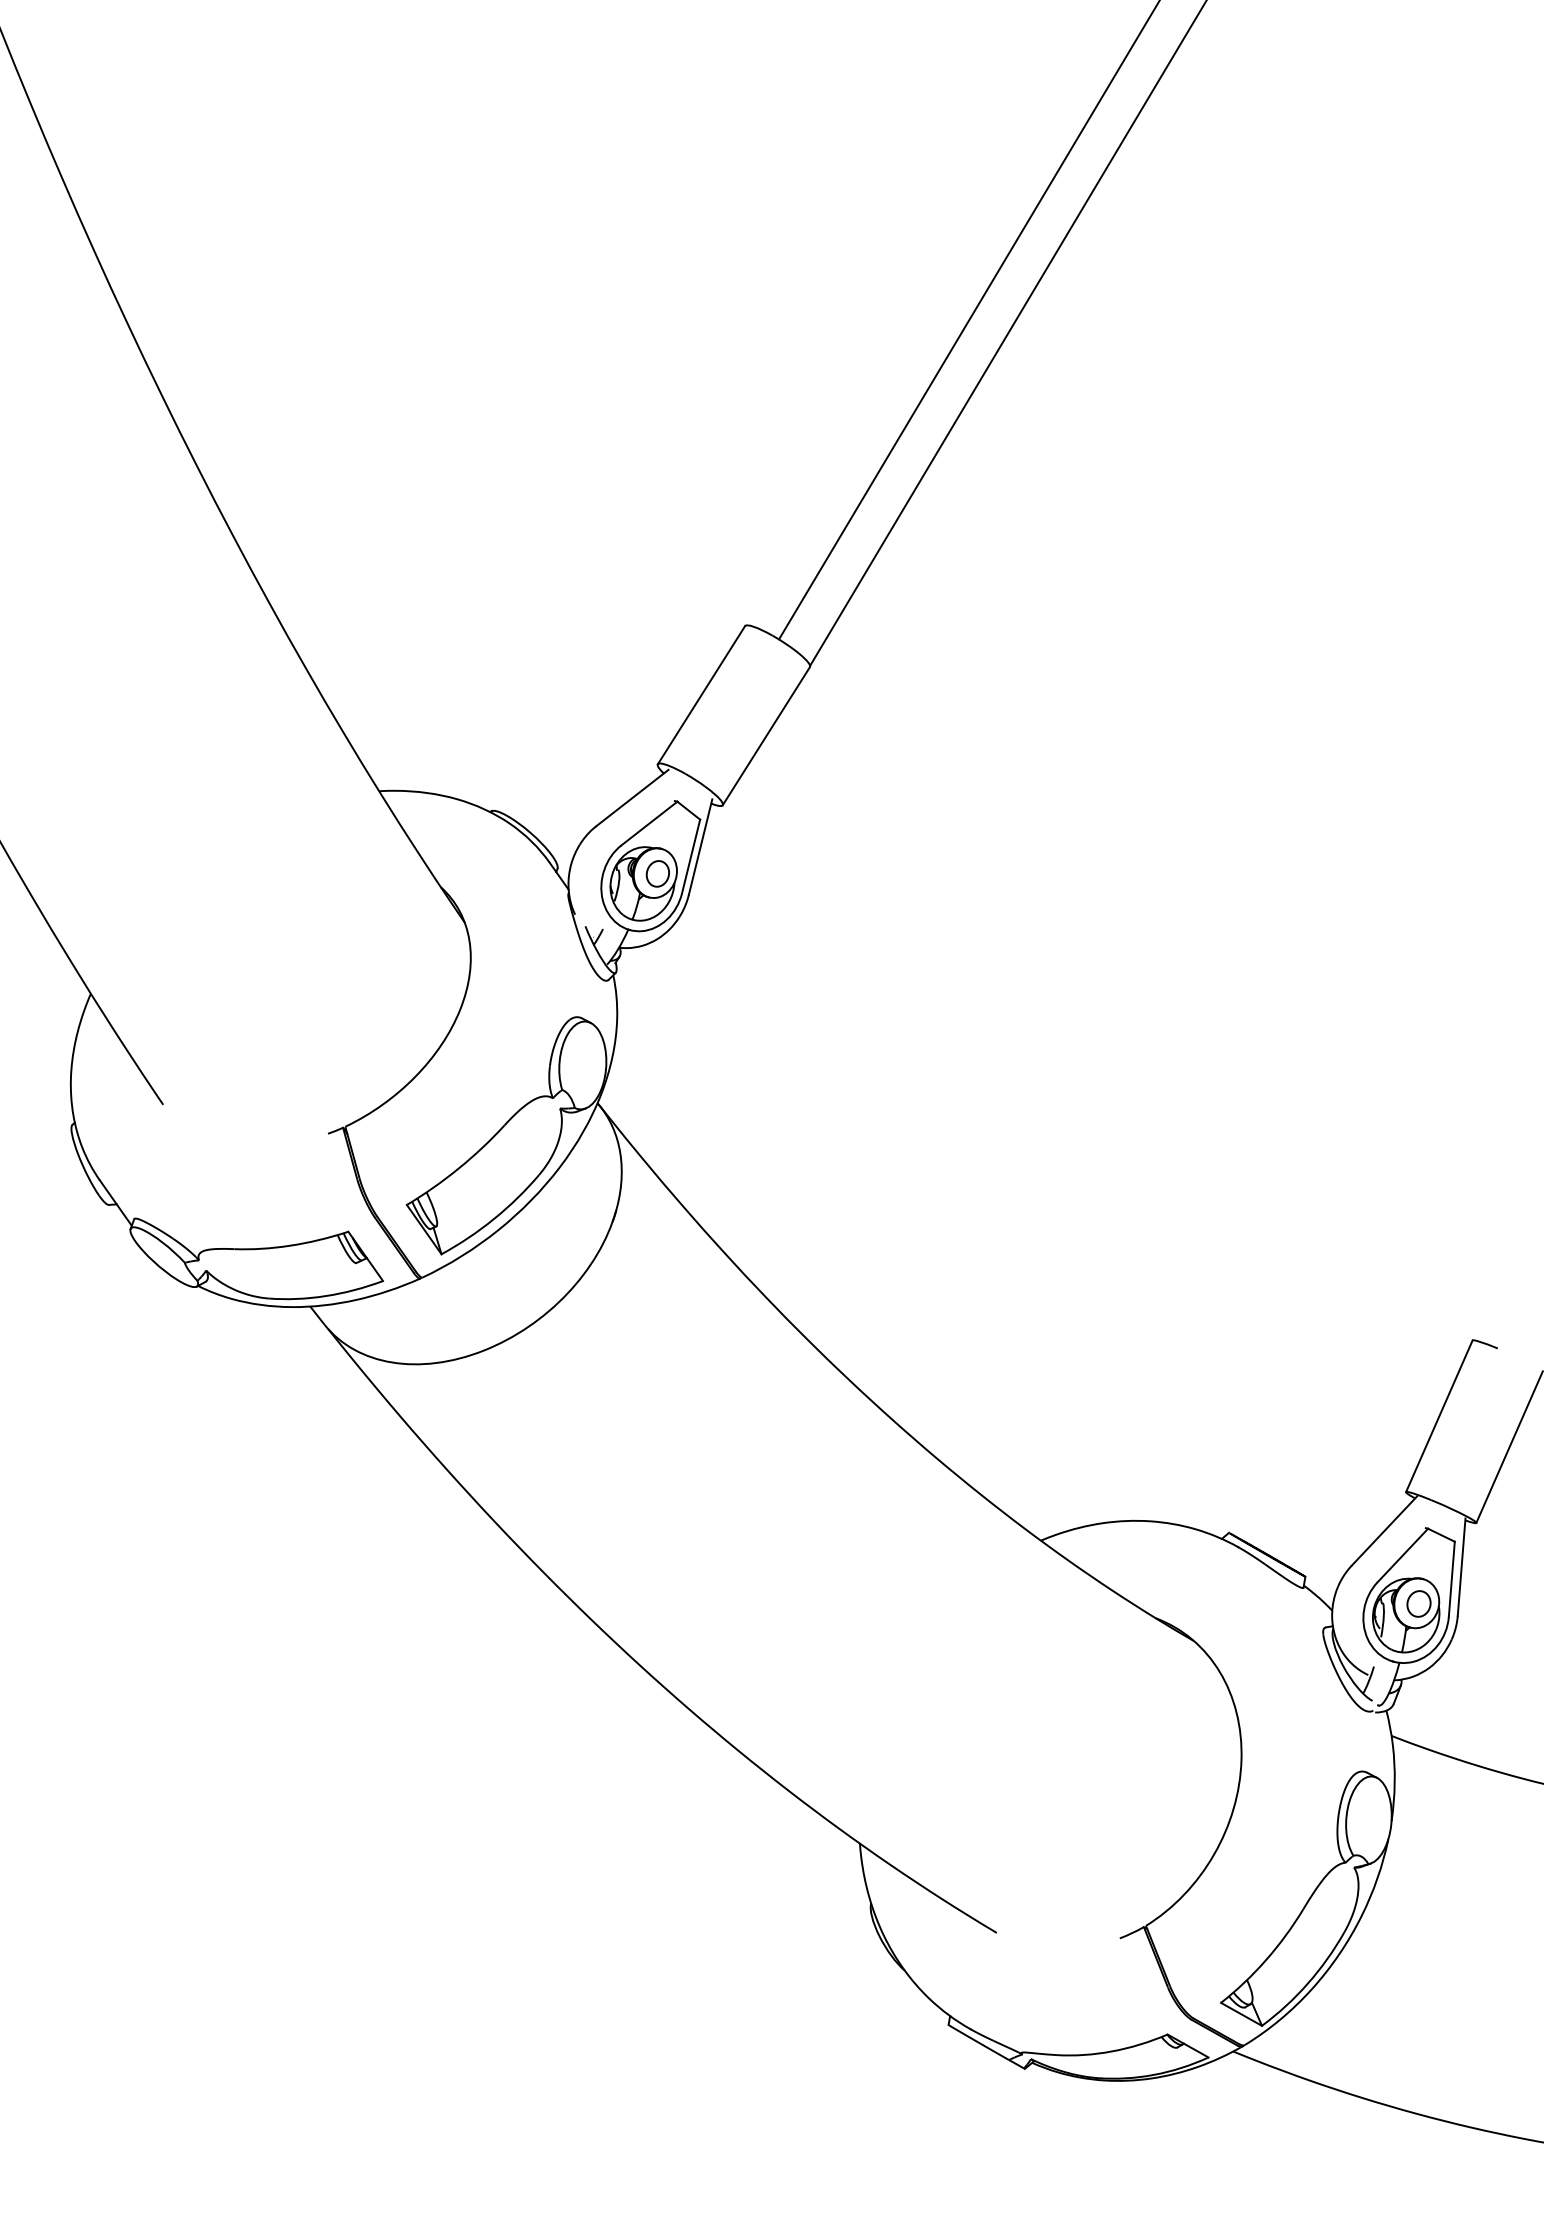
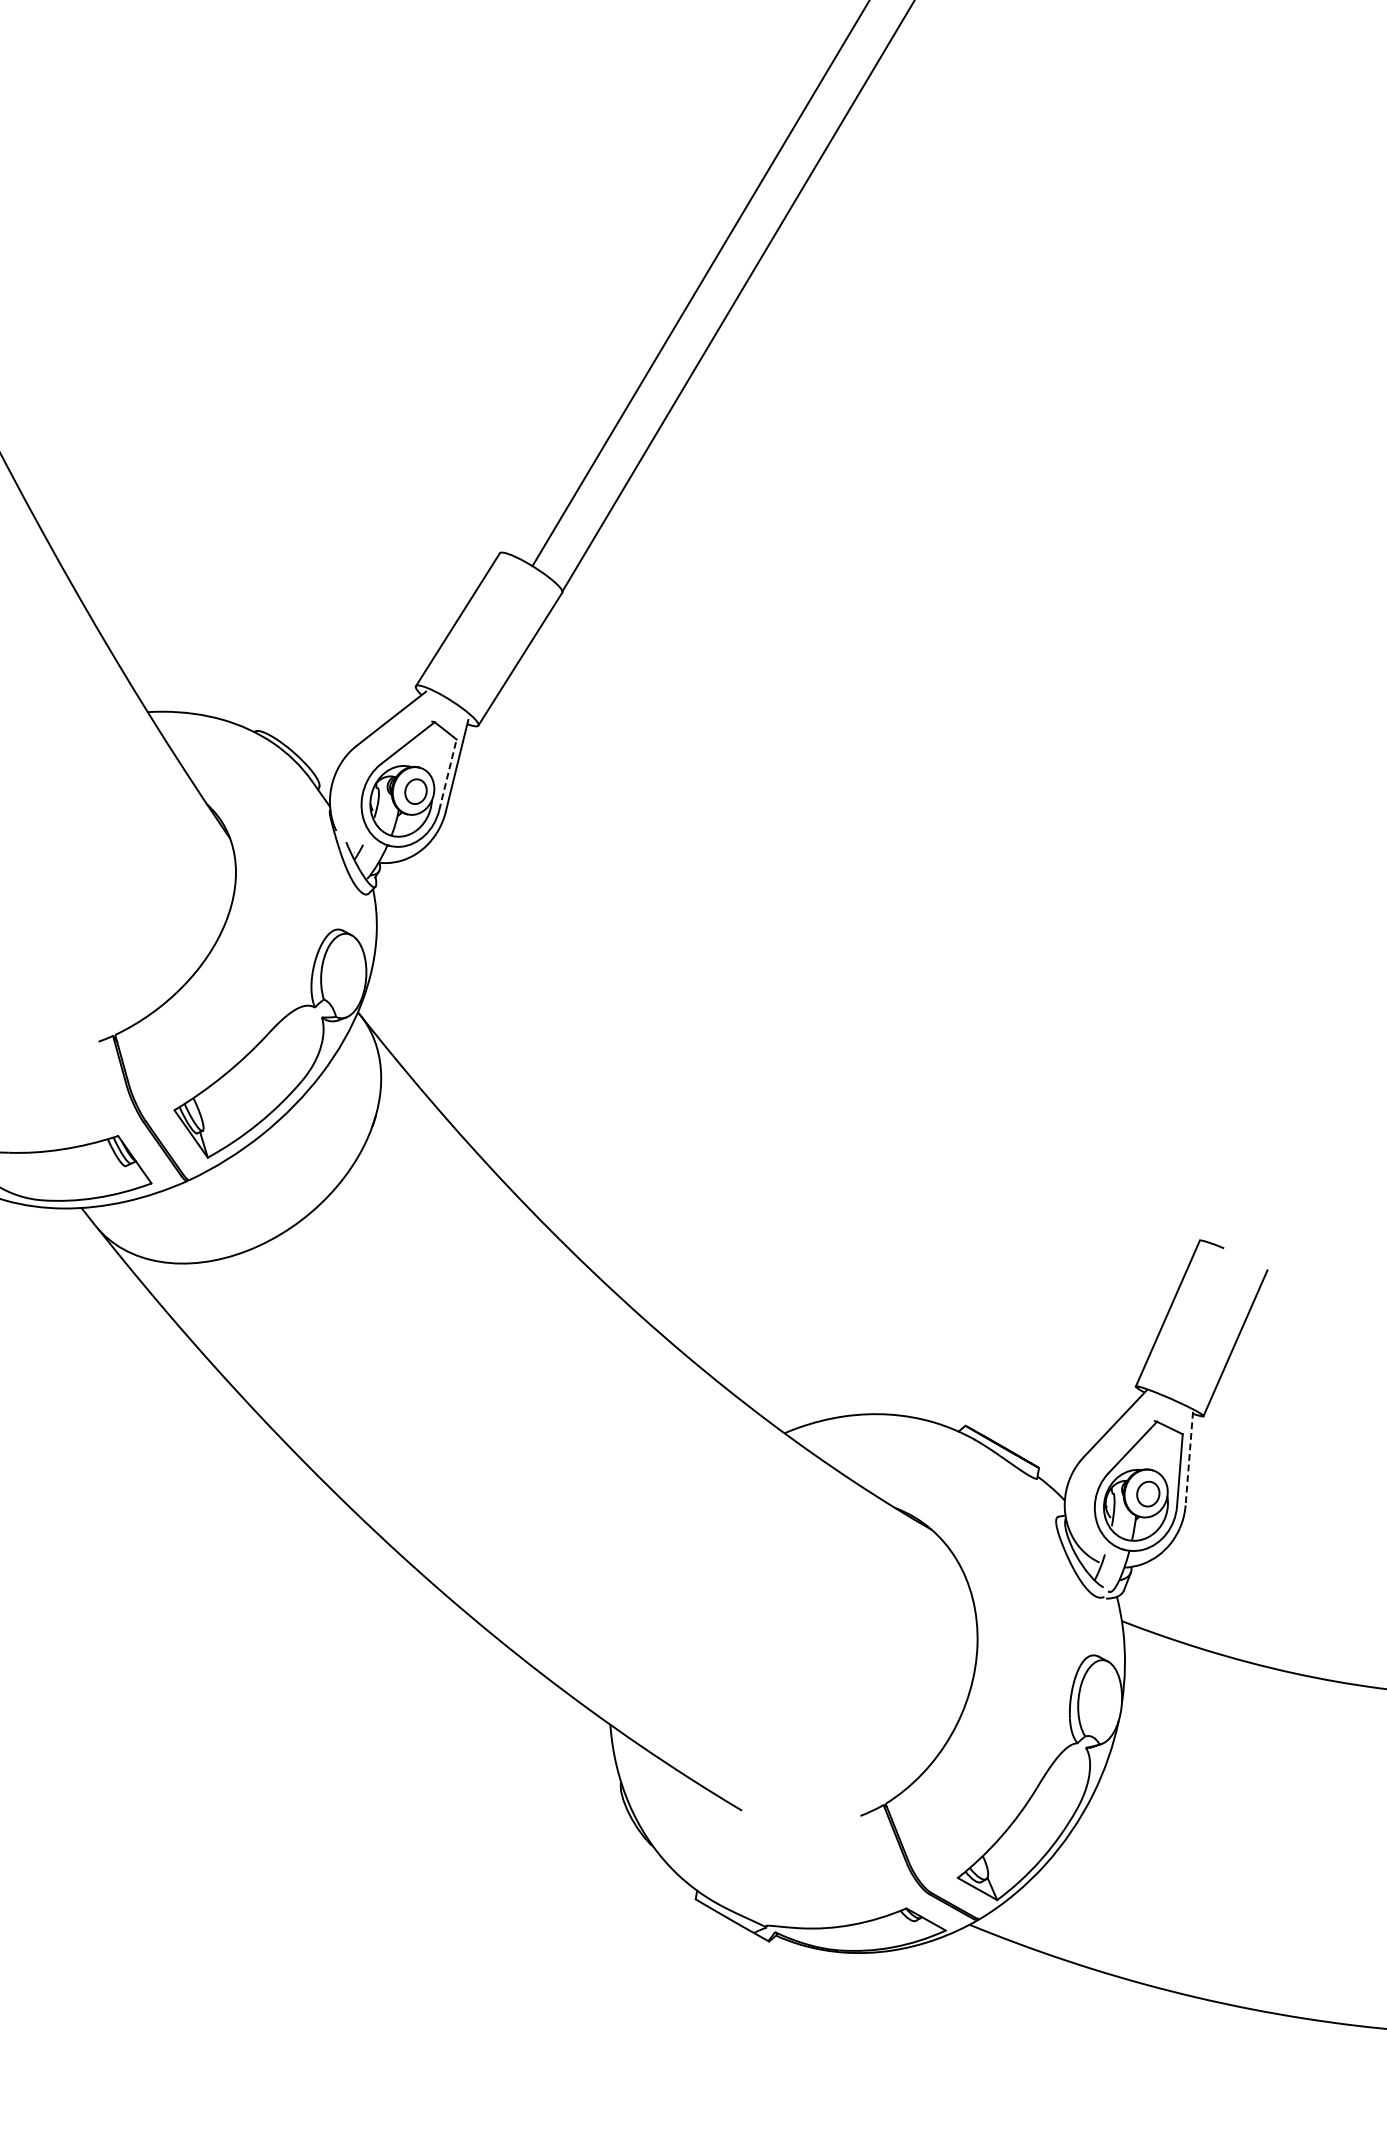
line: (691, 856) -> (448, 774), solid -> dashed
line: (1461, 1567) -> (1189, 1459), solid -> dashed

